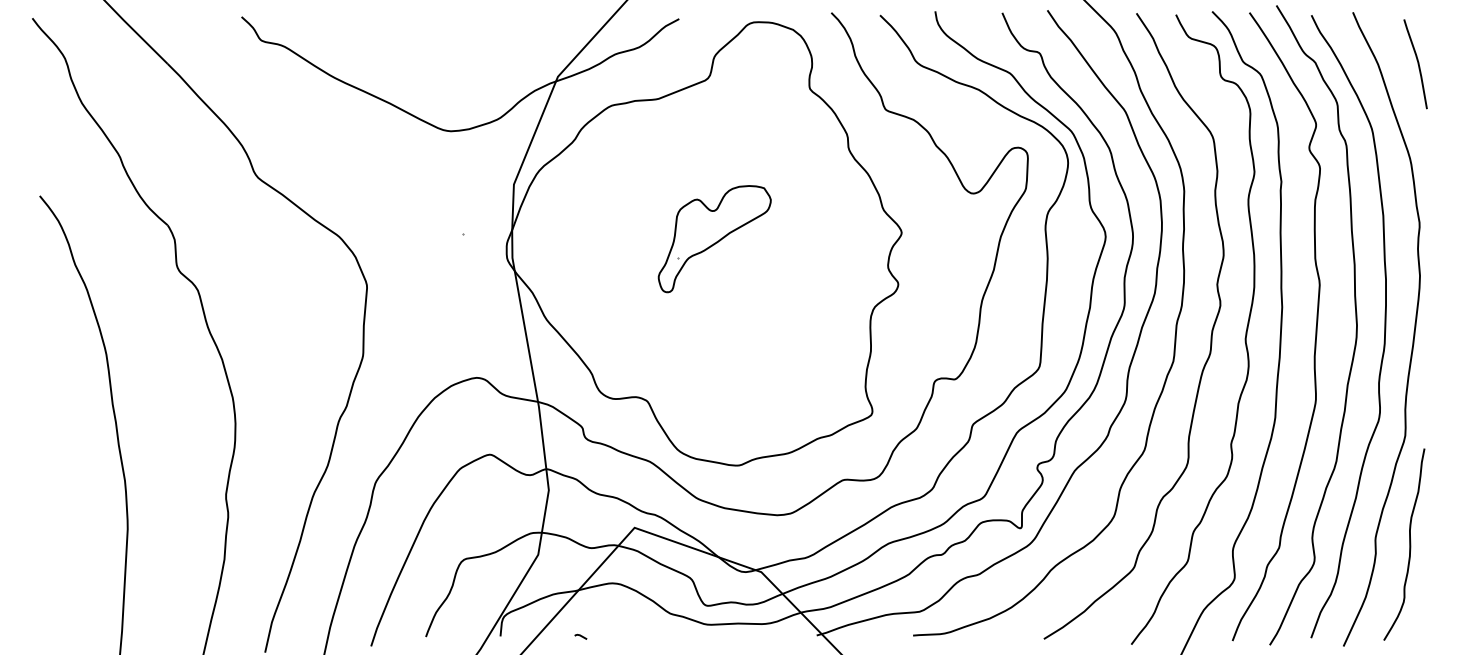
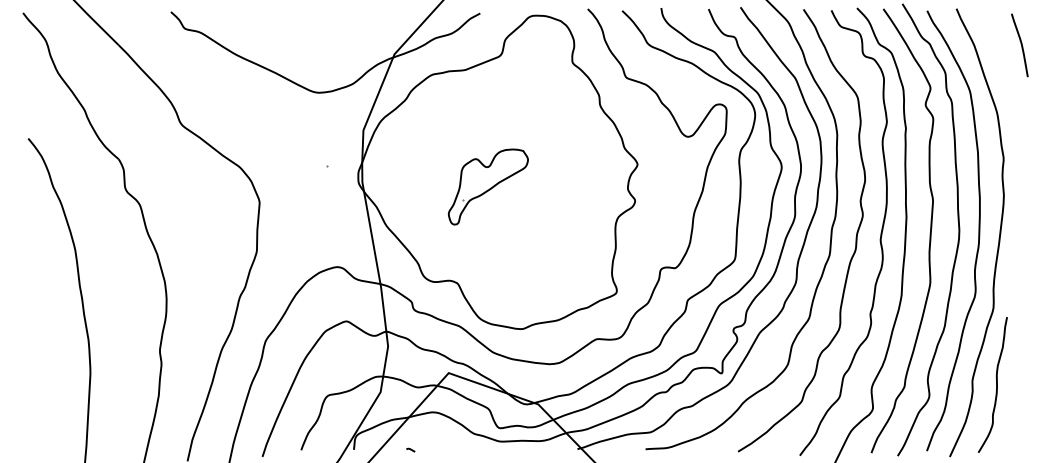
curve: (1416, 62) -> (1020, 44), moved
part: (714, 238) -> (488, 186), moved

